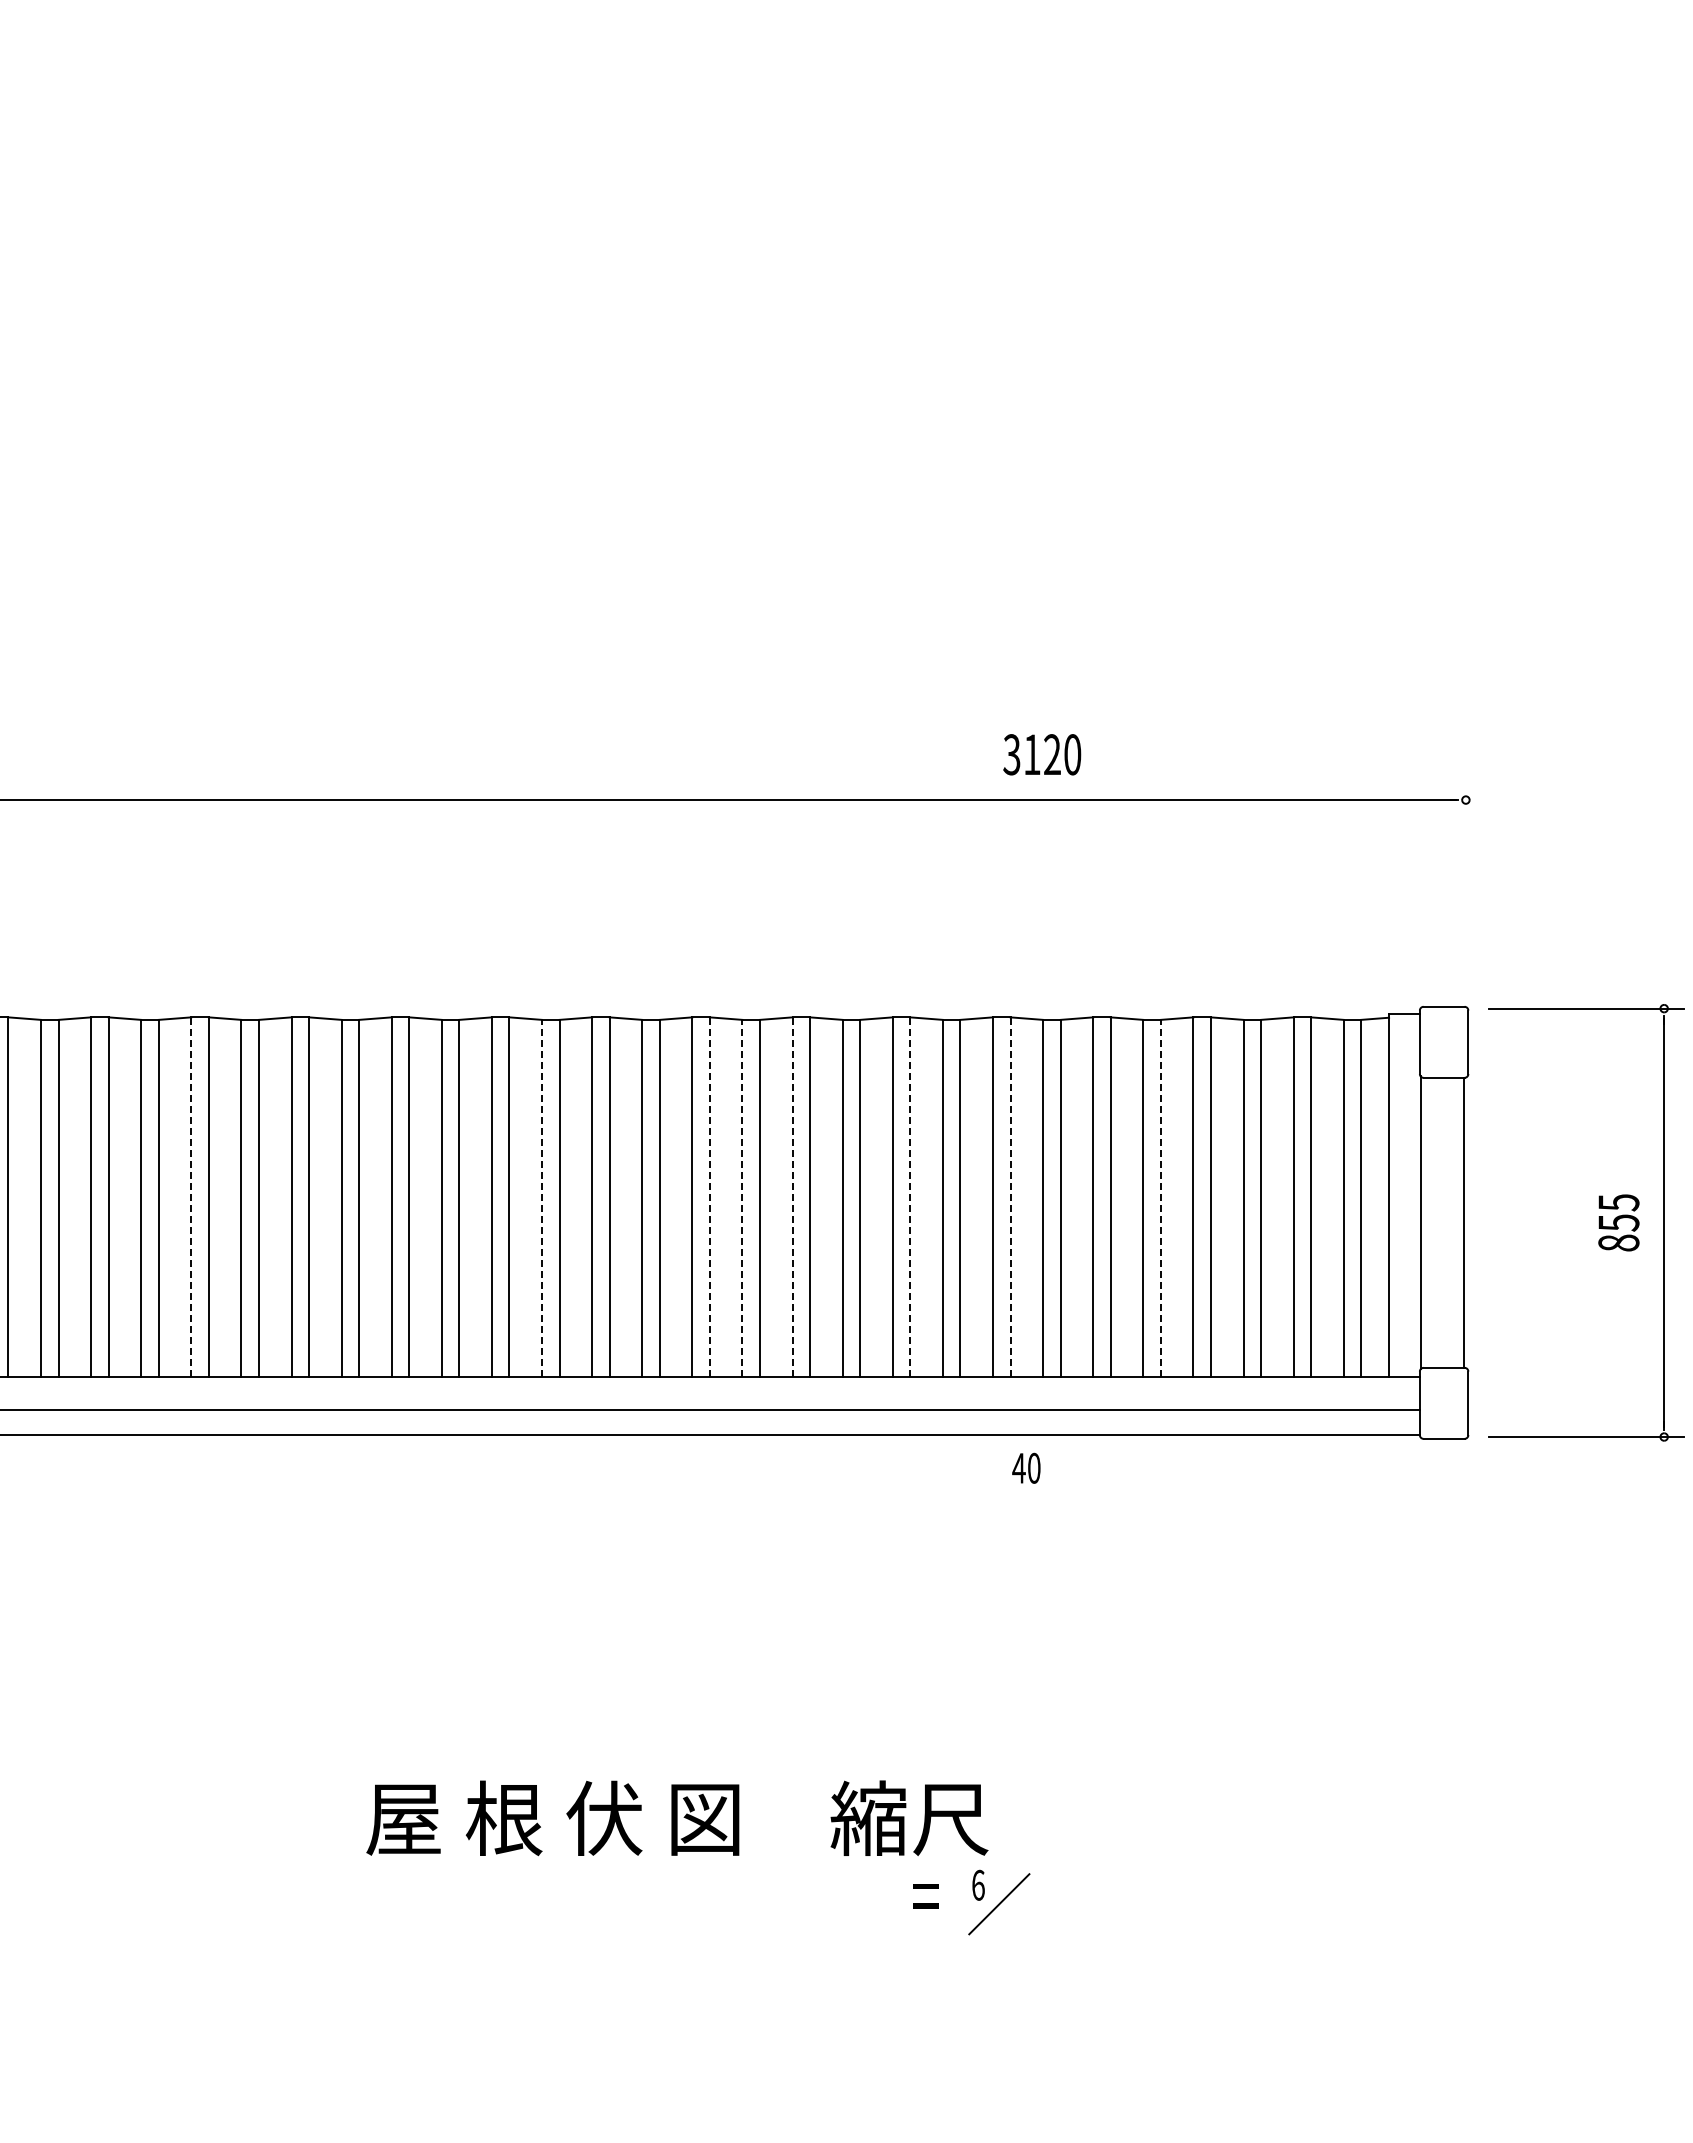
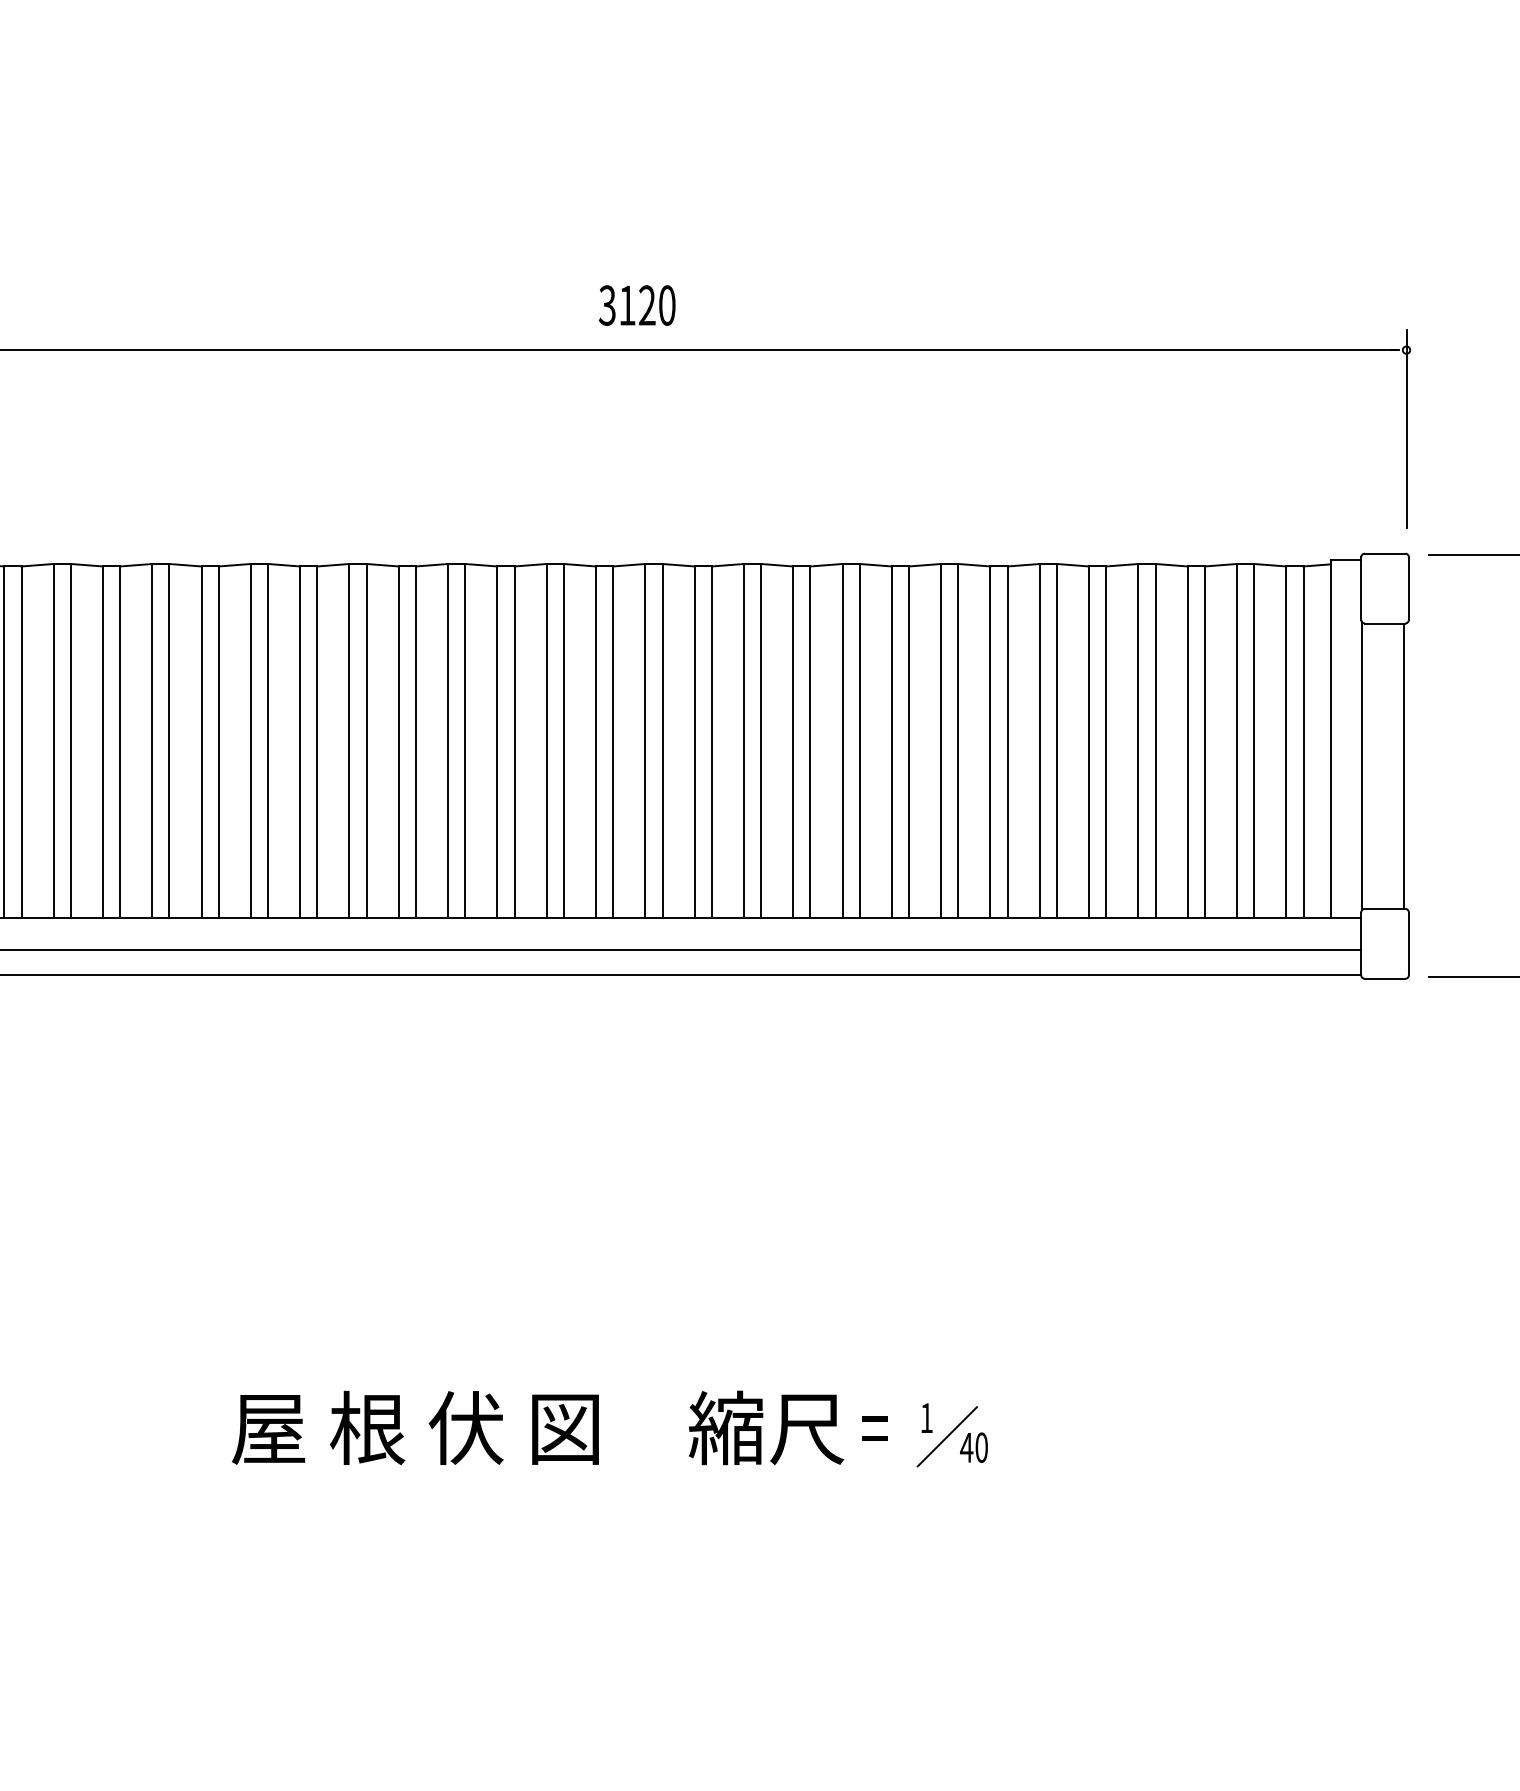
text: (1042, 754) -> (637, 305), moved
line: (1465, 880) -> (1406, 429), added
line: (191, 1197) -> (152, 741), dashed -> solid
line: (709, 1197) -> (662, 741), dashed -> solid
line: (792, 1197) -> (743, 741), dashed -> solid
line: (910, 1197) -> (859, 741), dashed -> solid
line: (1010, 1197) -> (958, 741), dashed -> solid
line: (542, 1198) -> (497, 742), dashed -> solid
line: (742, 1198) -> (694, 742), dashed -> solid
line: (1160, 1198) -> (1105, 742), dashed -> solid
text: (1026, 1467) -> (974, 1446), moved
text: (677, 1818) -> (538, 1428), moved
text: (978, 1884) -> (926, 1417), 6 -> 1

